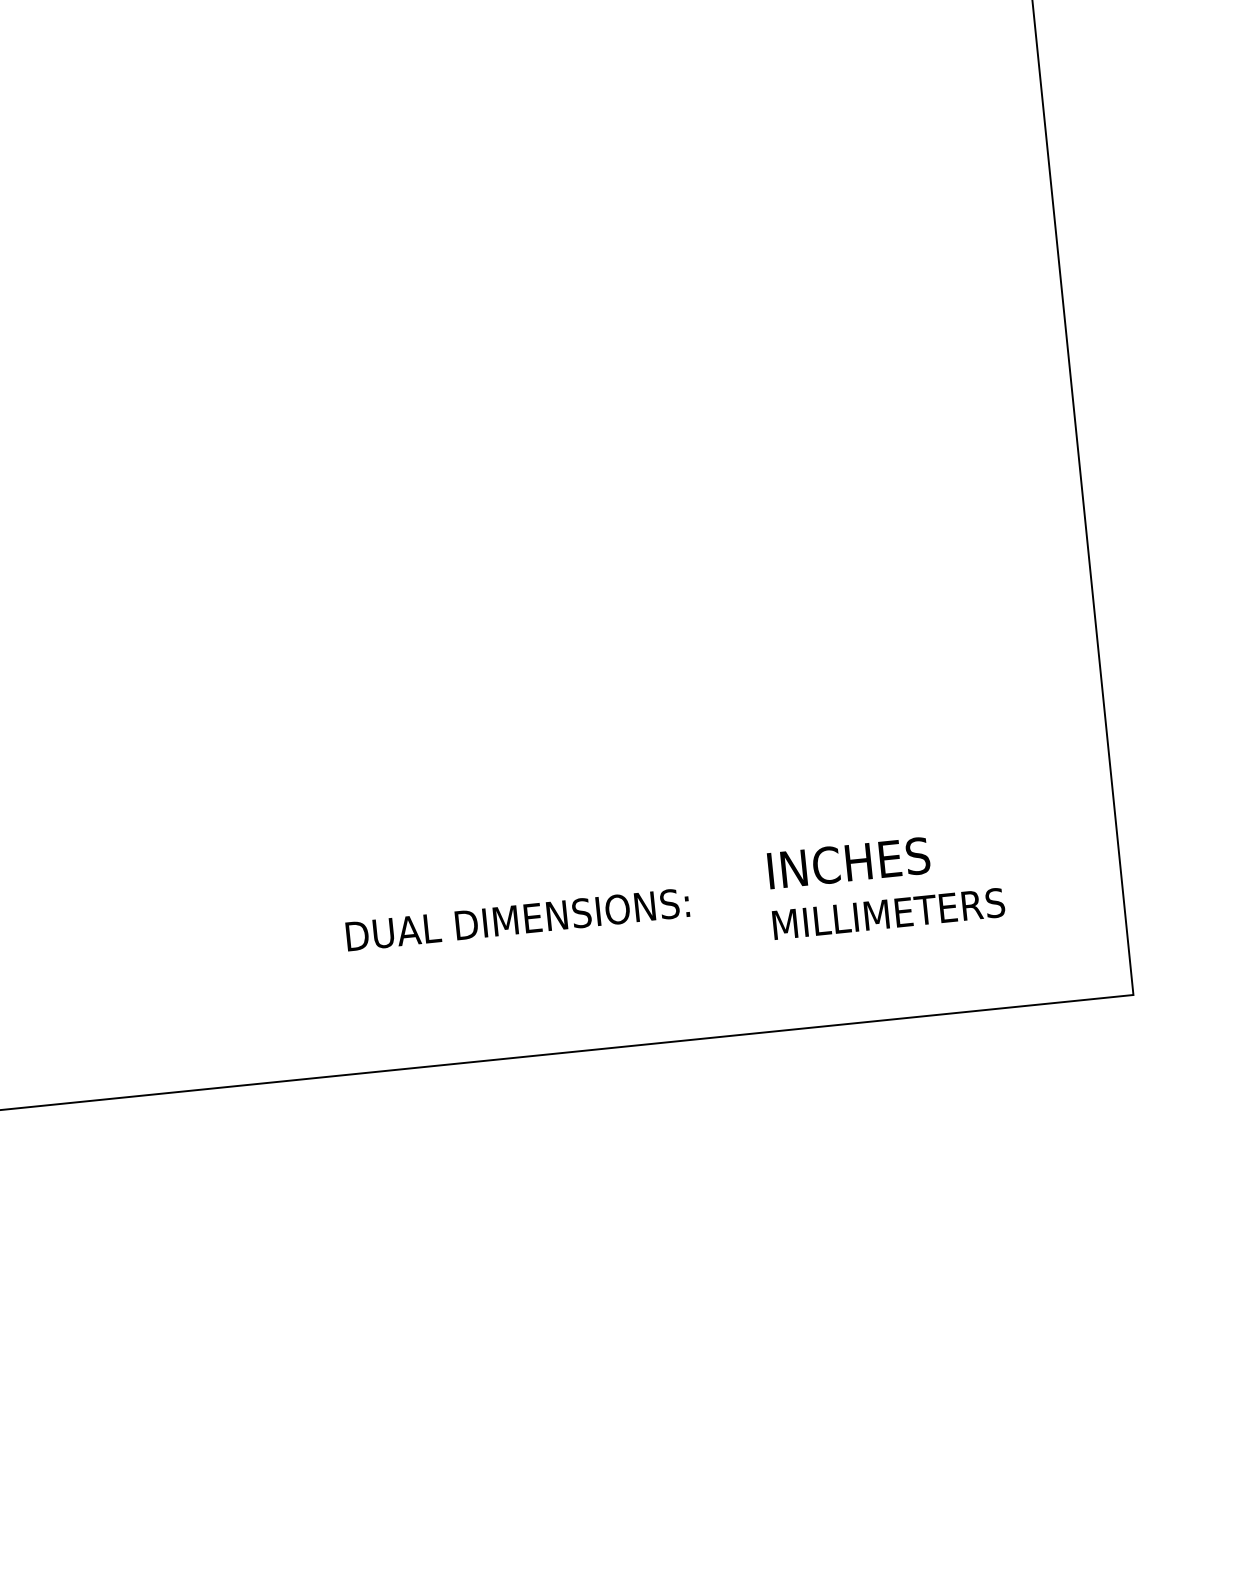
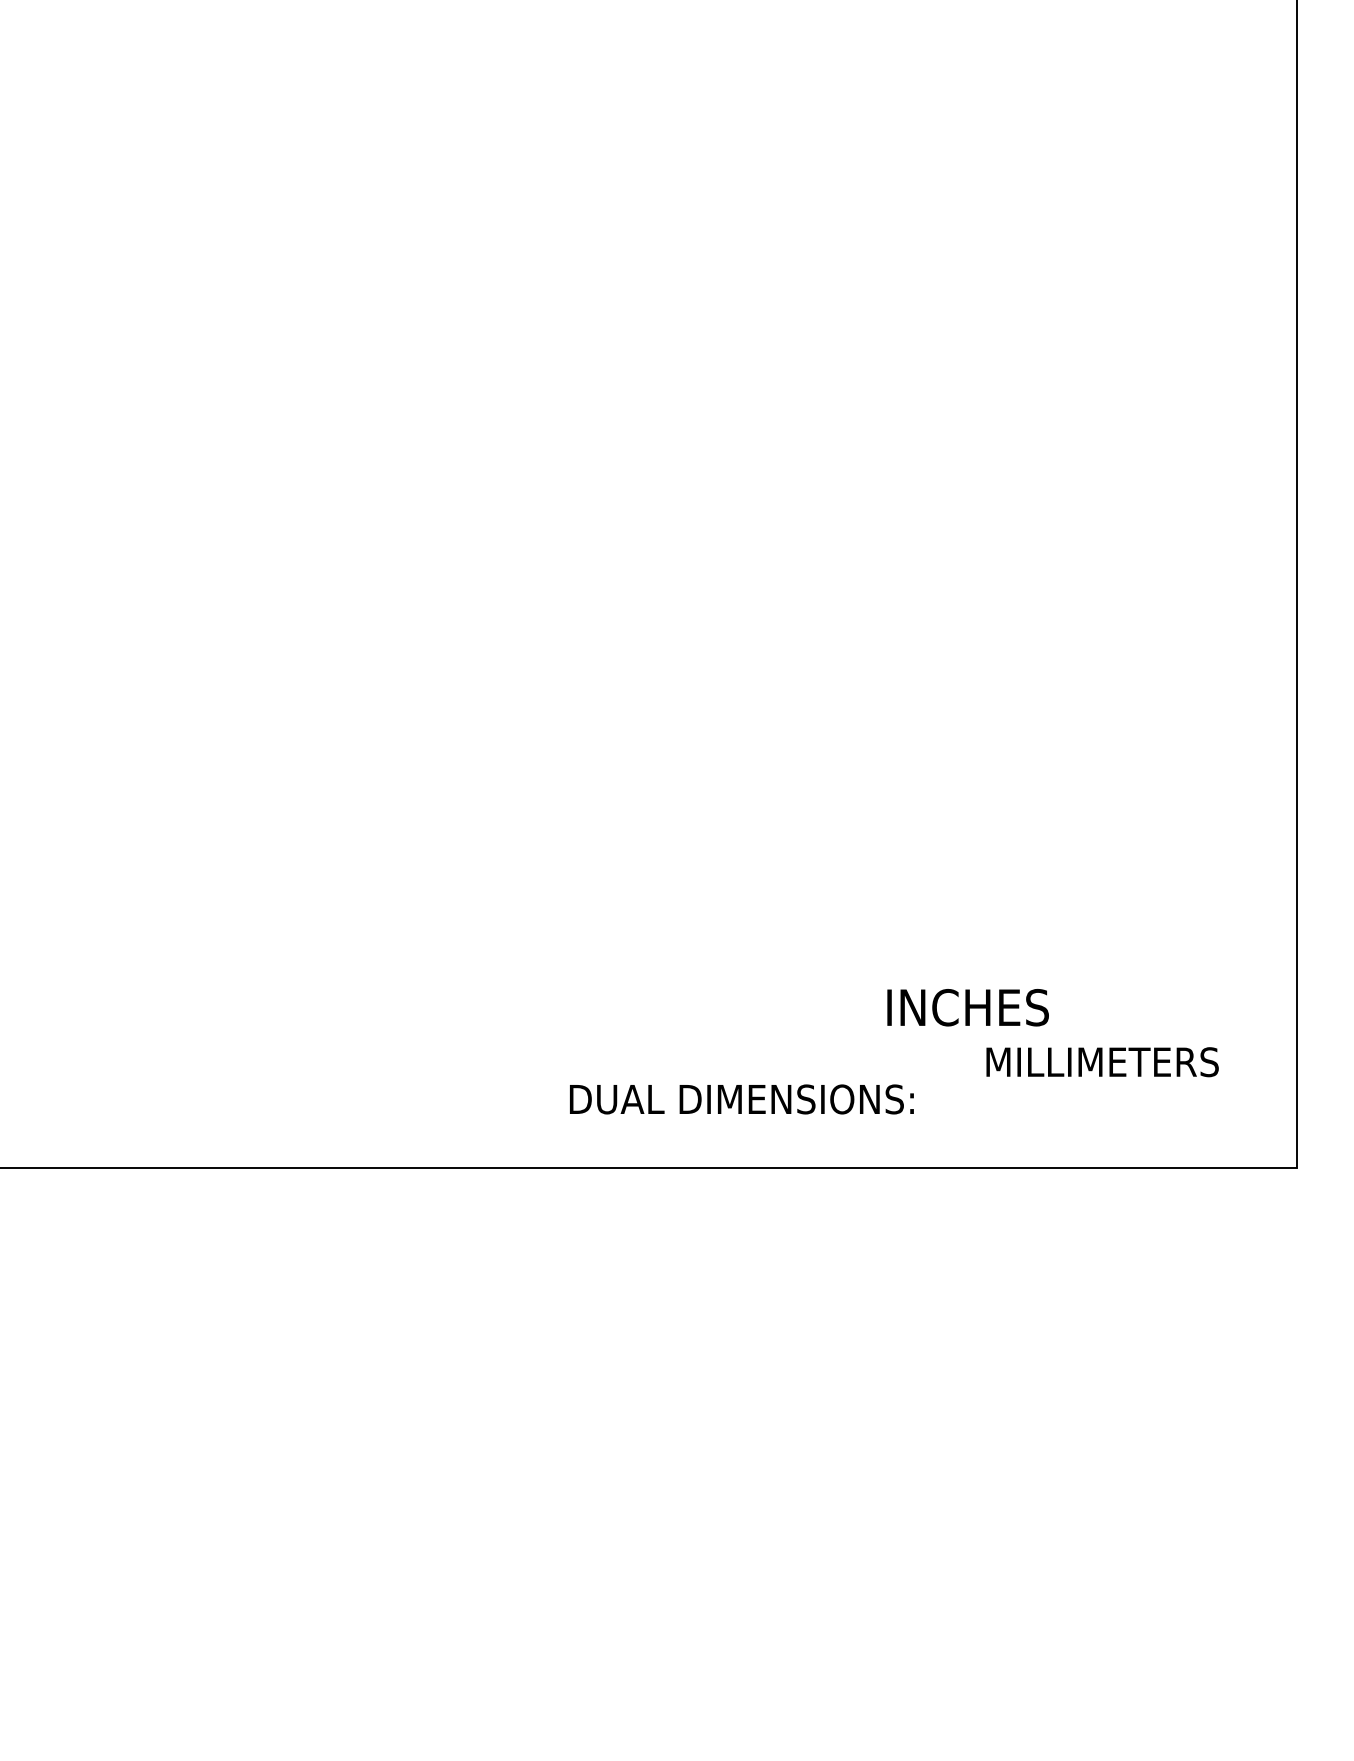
text: (848, 863) -> (967, 1007), moved
text: (888, 914) -> (1102, 1062), moved
text: (517, 919) -> (741, 1099), moved

